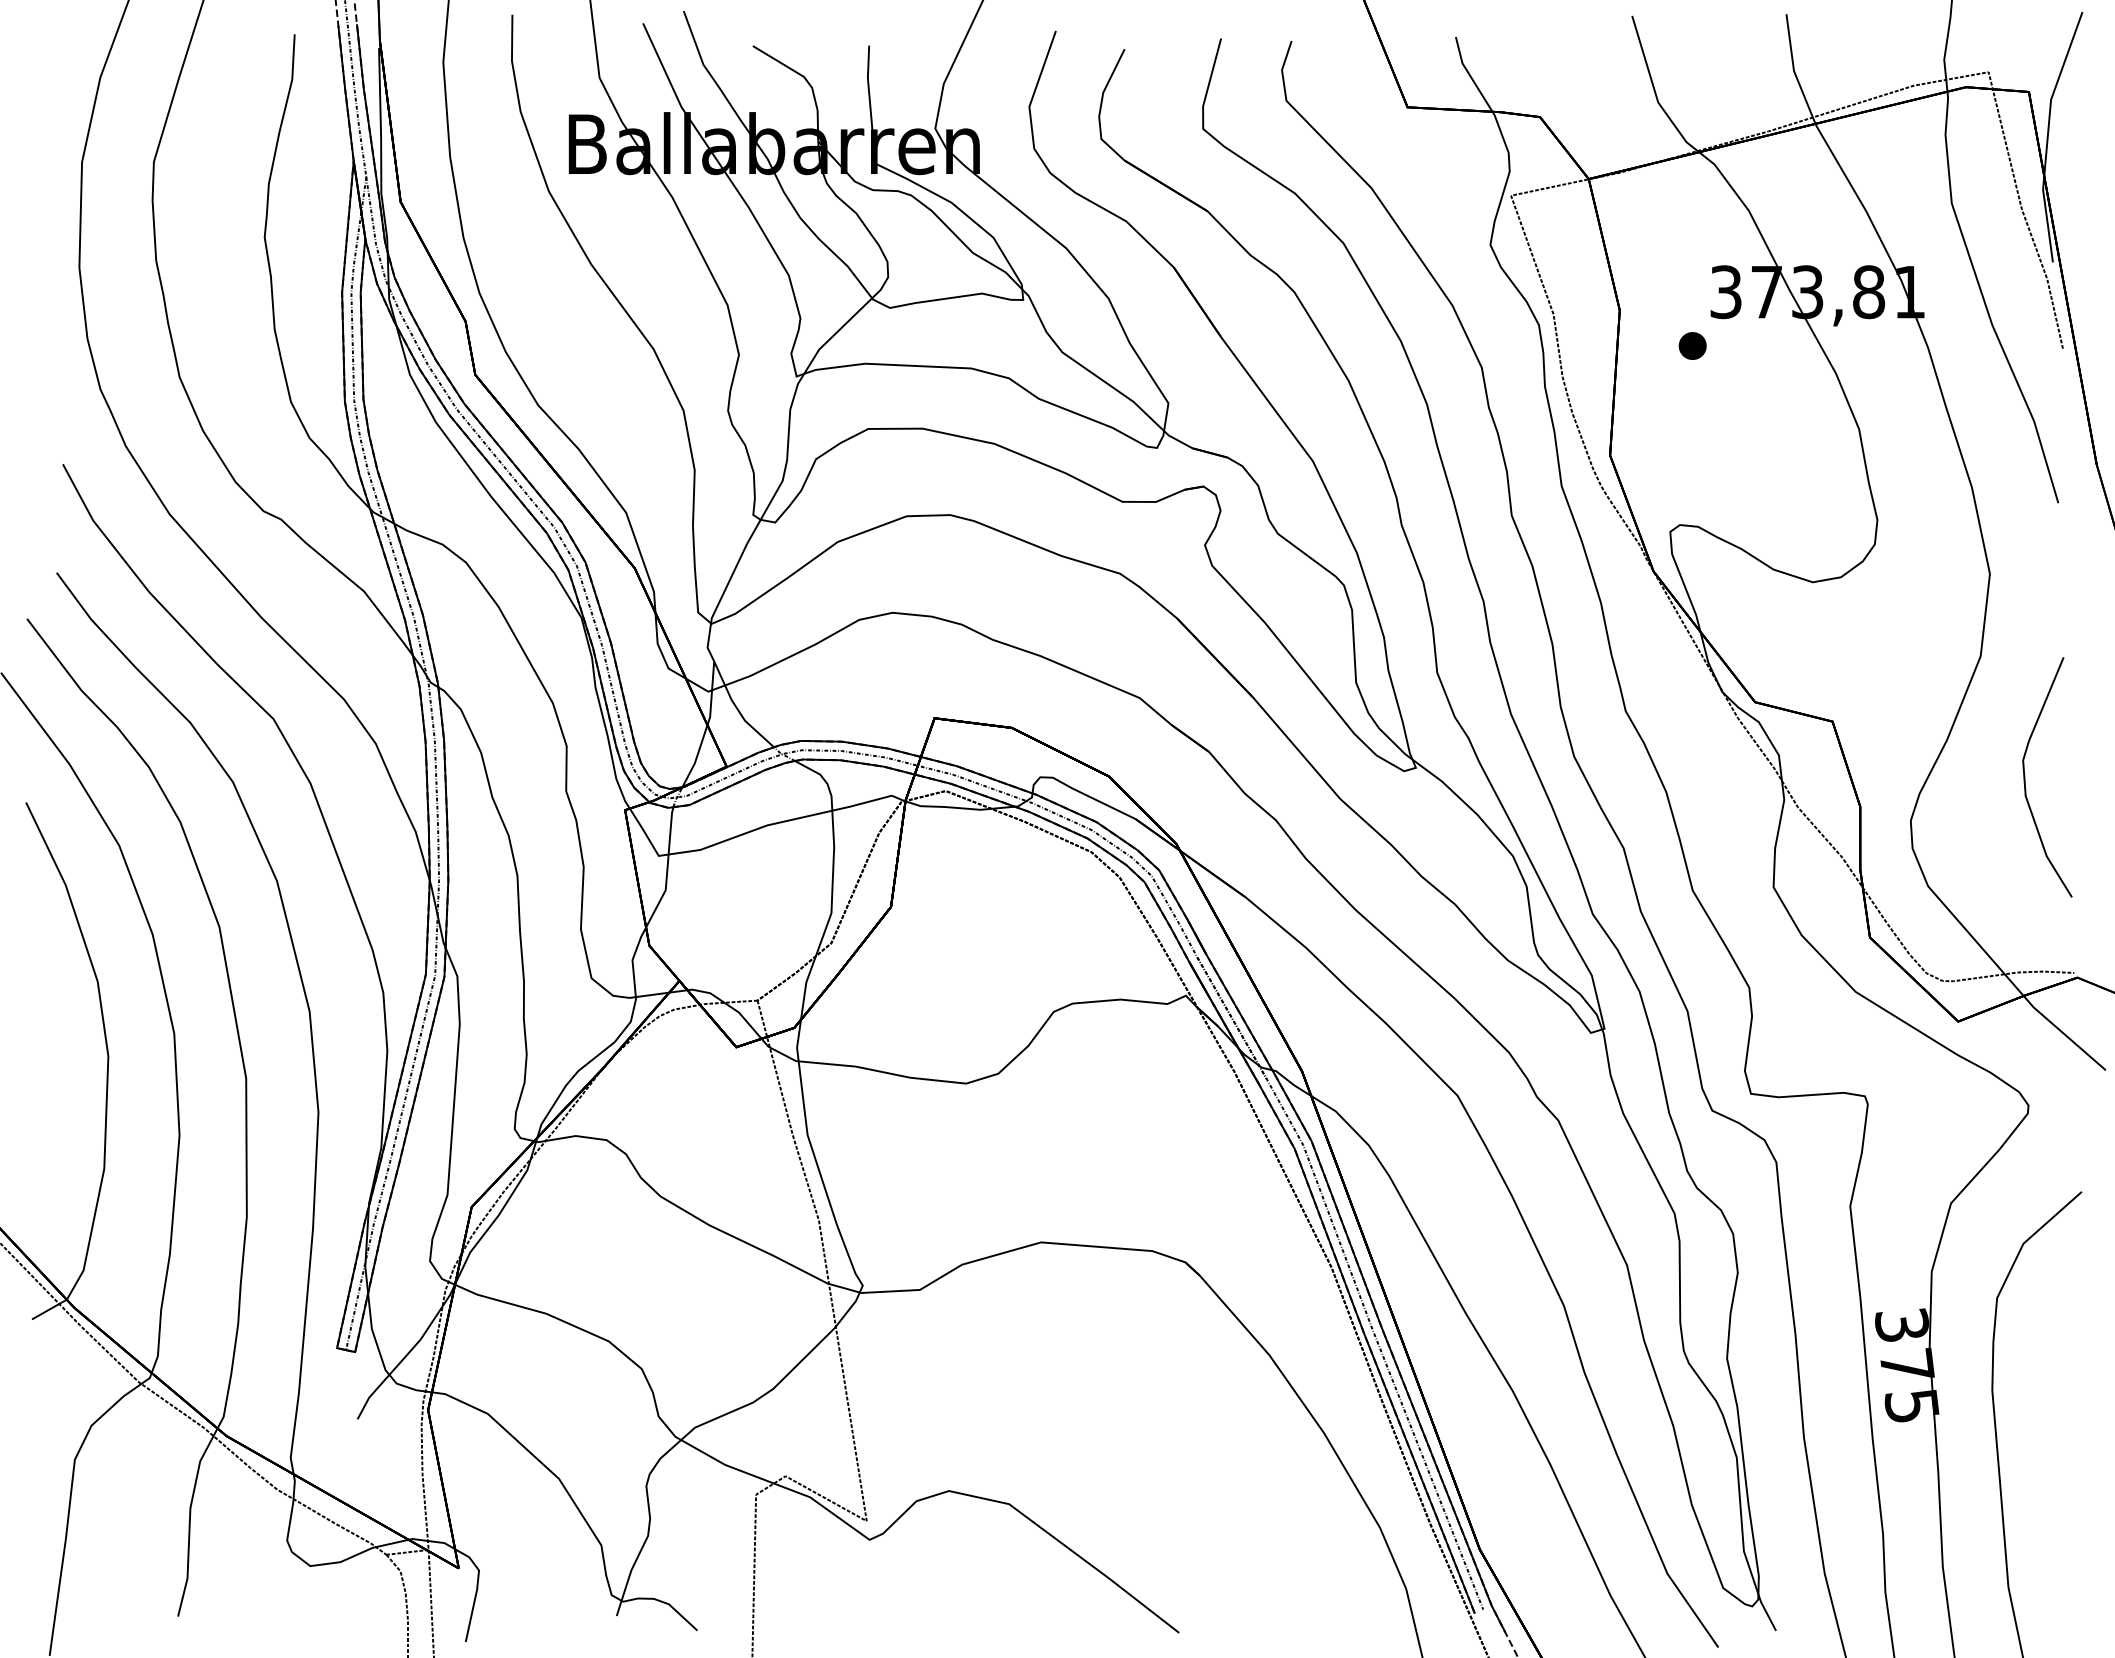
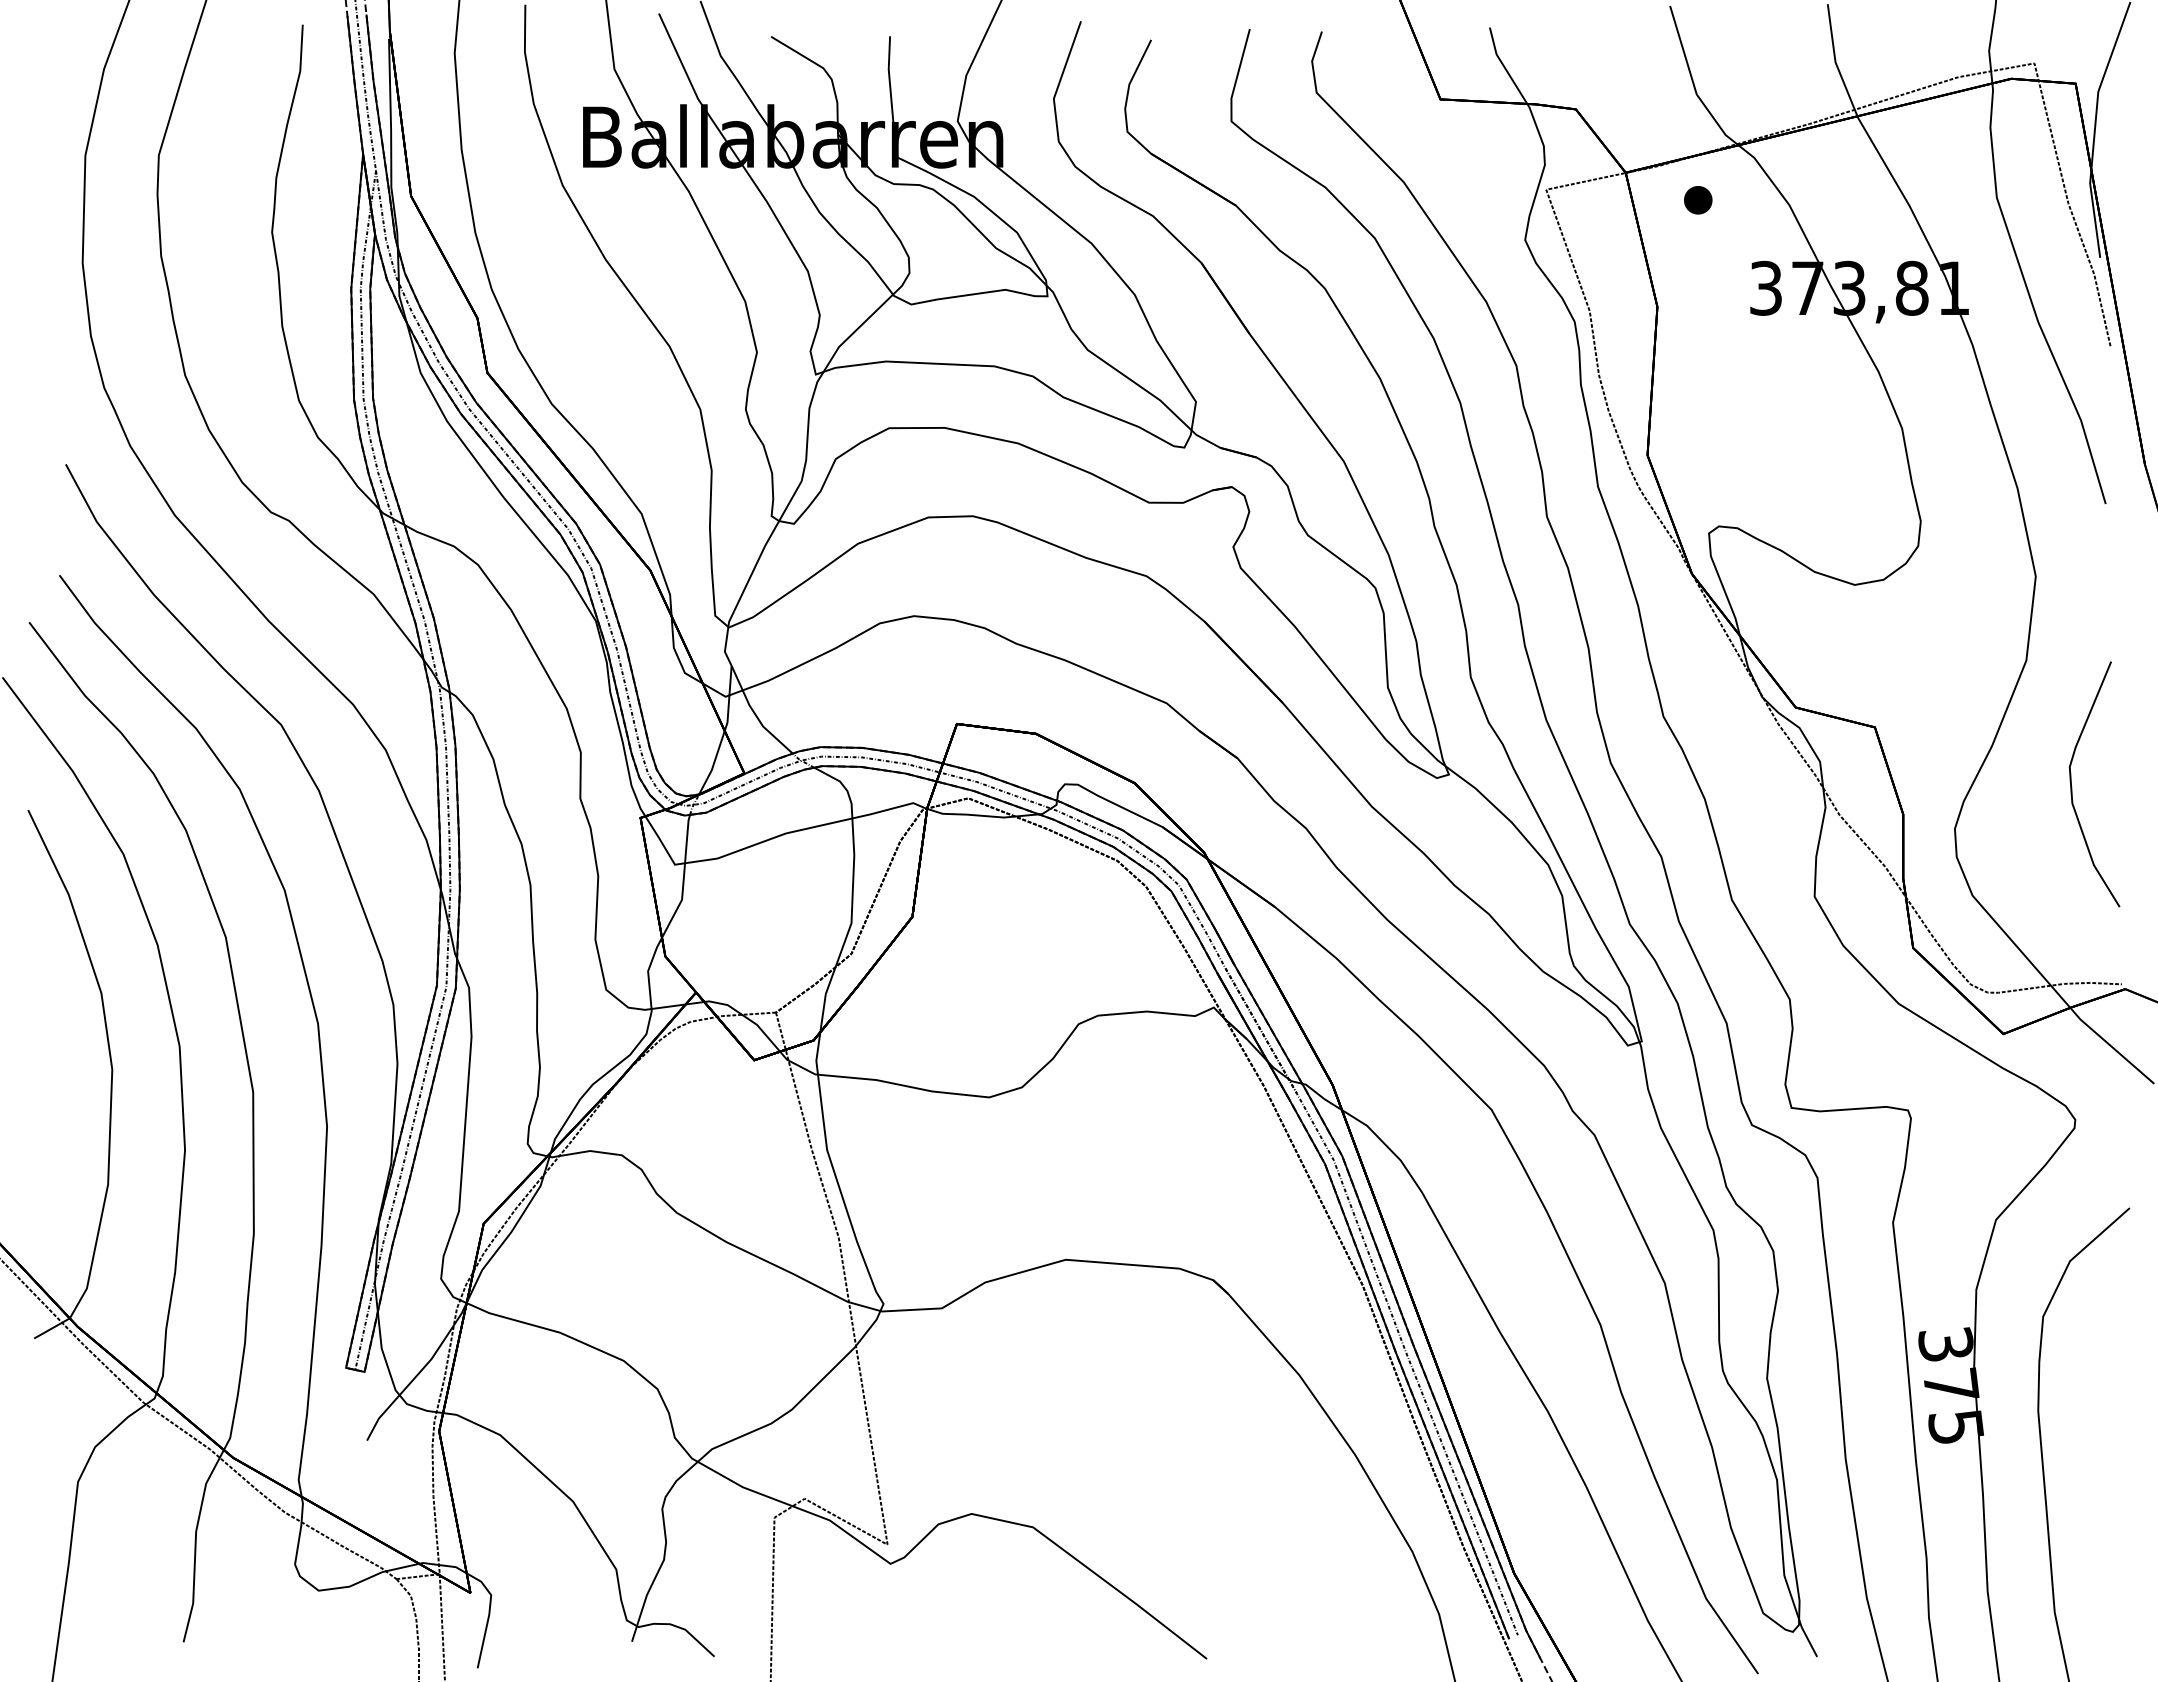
part: (1692, 345) -> (1698, 199), moved

